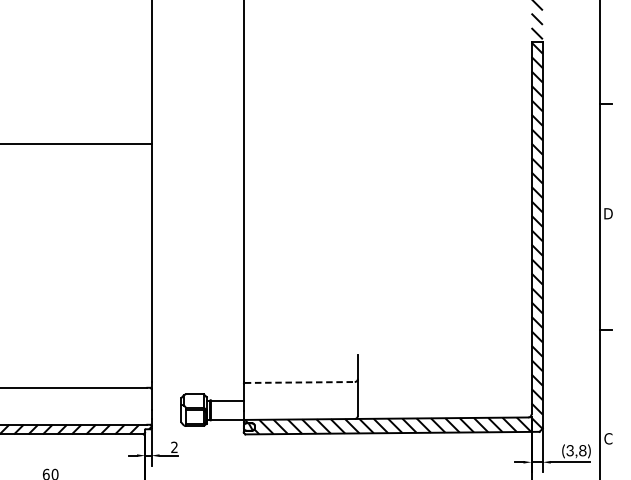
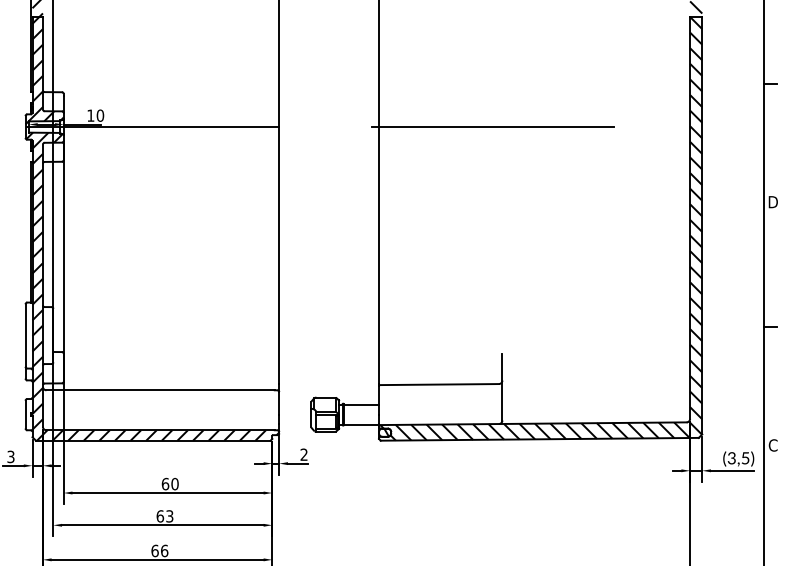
line: (348, 144) -> (492, 127), added
line: (300, 382) -> (440, 384), dashed -> solid
text: (582, 450) -> (745, 458), (3,8) -> (3,5)

